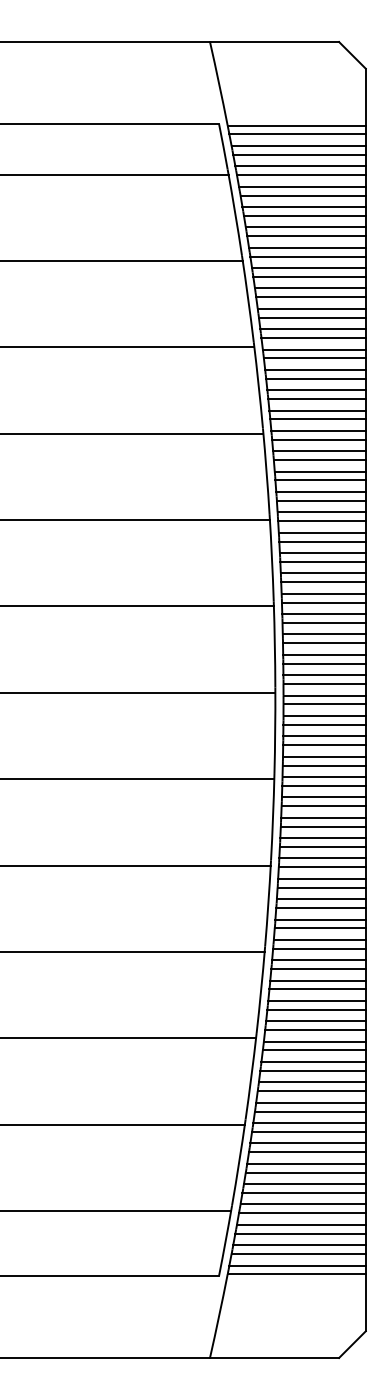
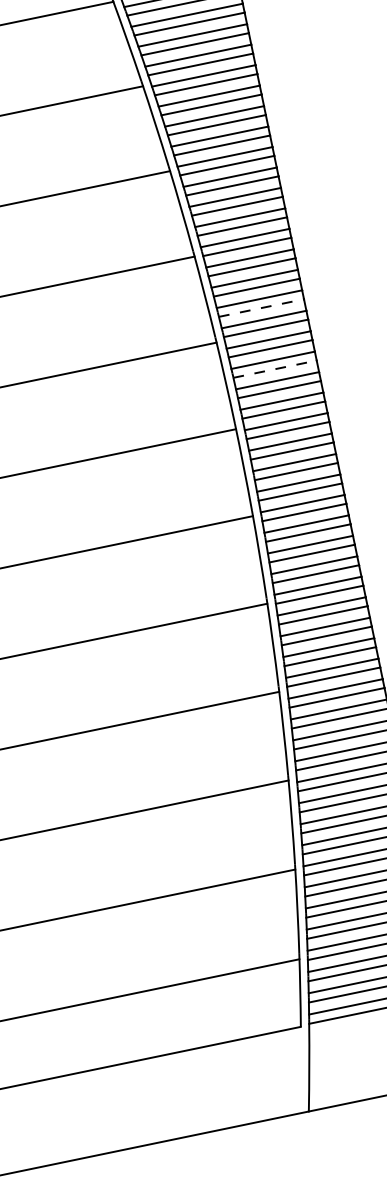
line: (324, 582) -> (262, 308), solid -> dashed
line: (324, 643) -> (275, 369), solid -> dashed

